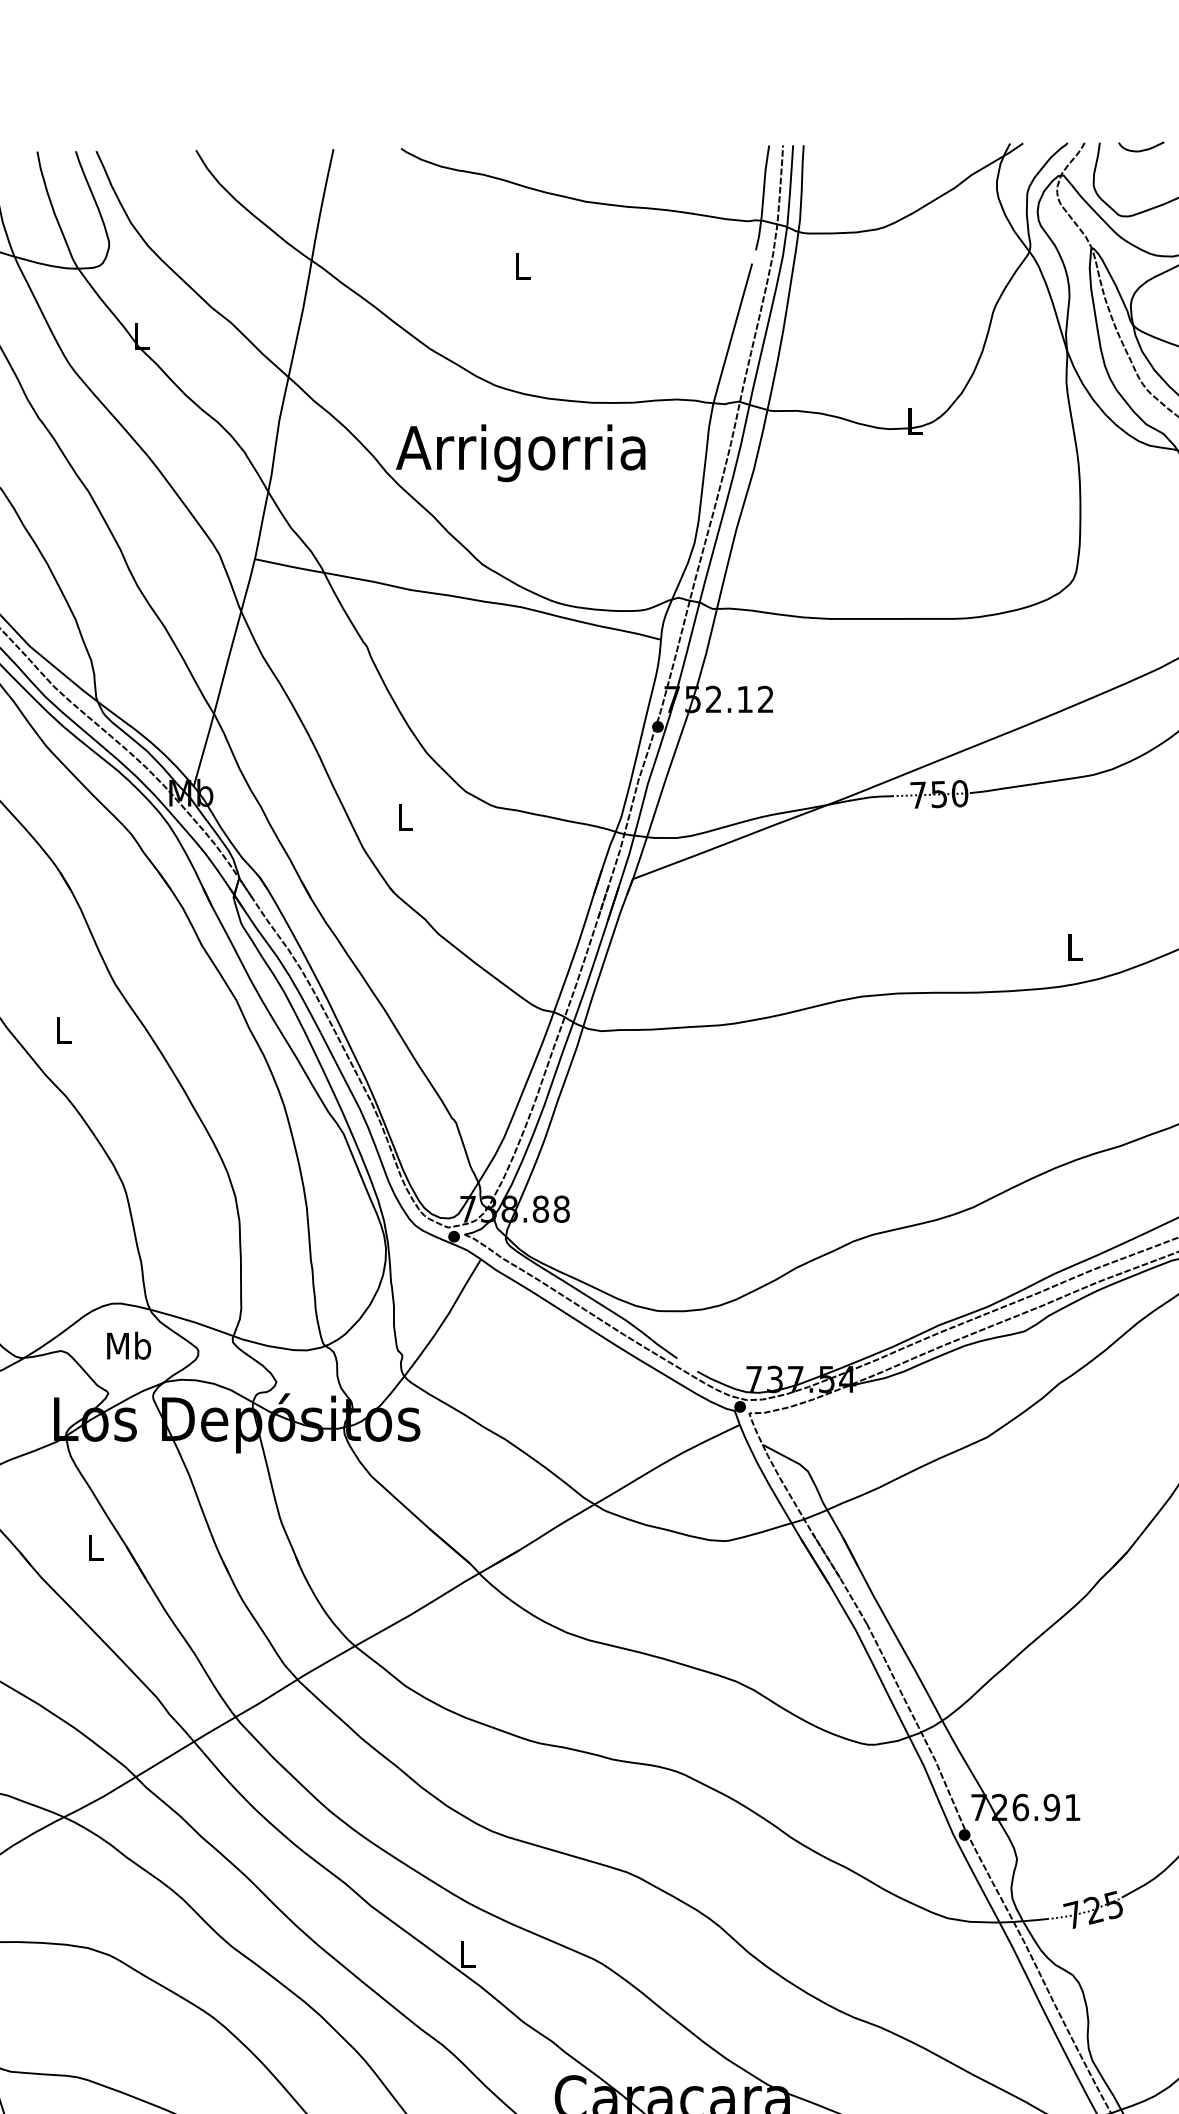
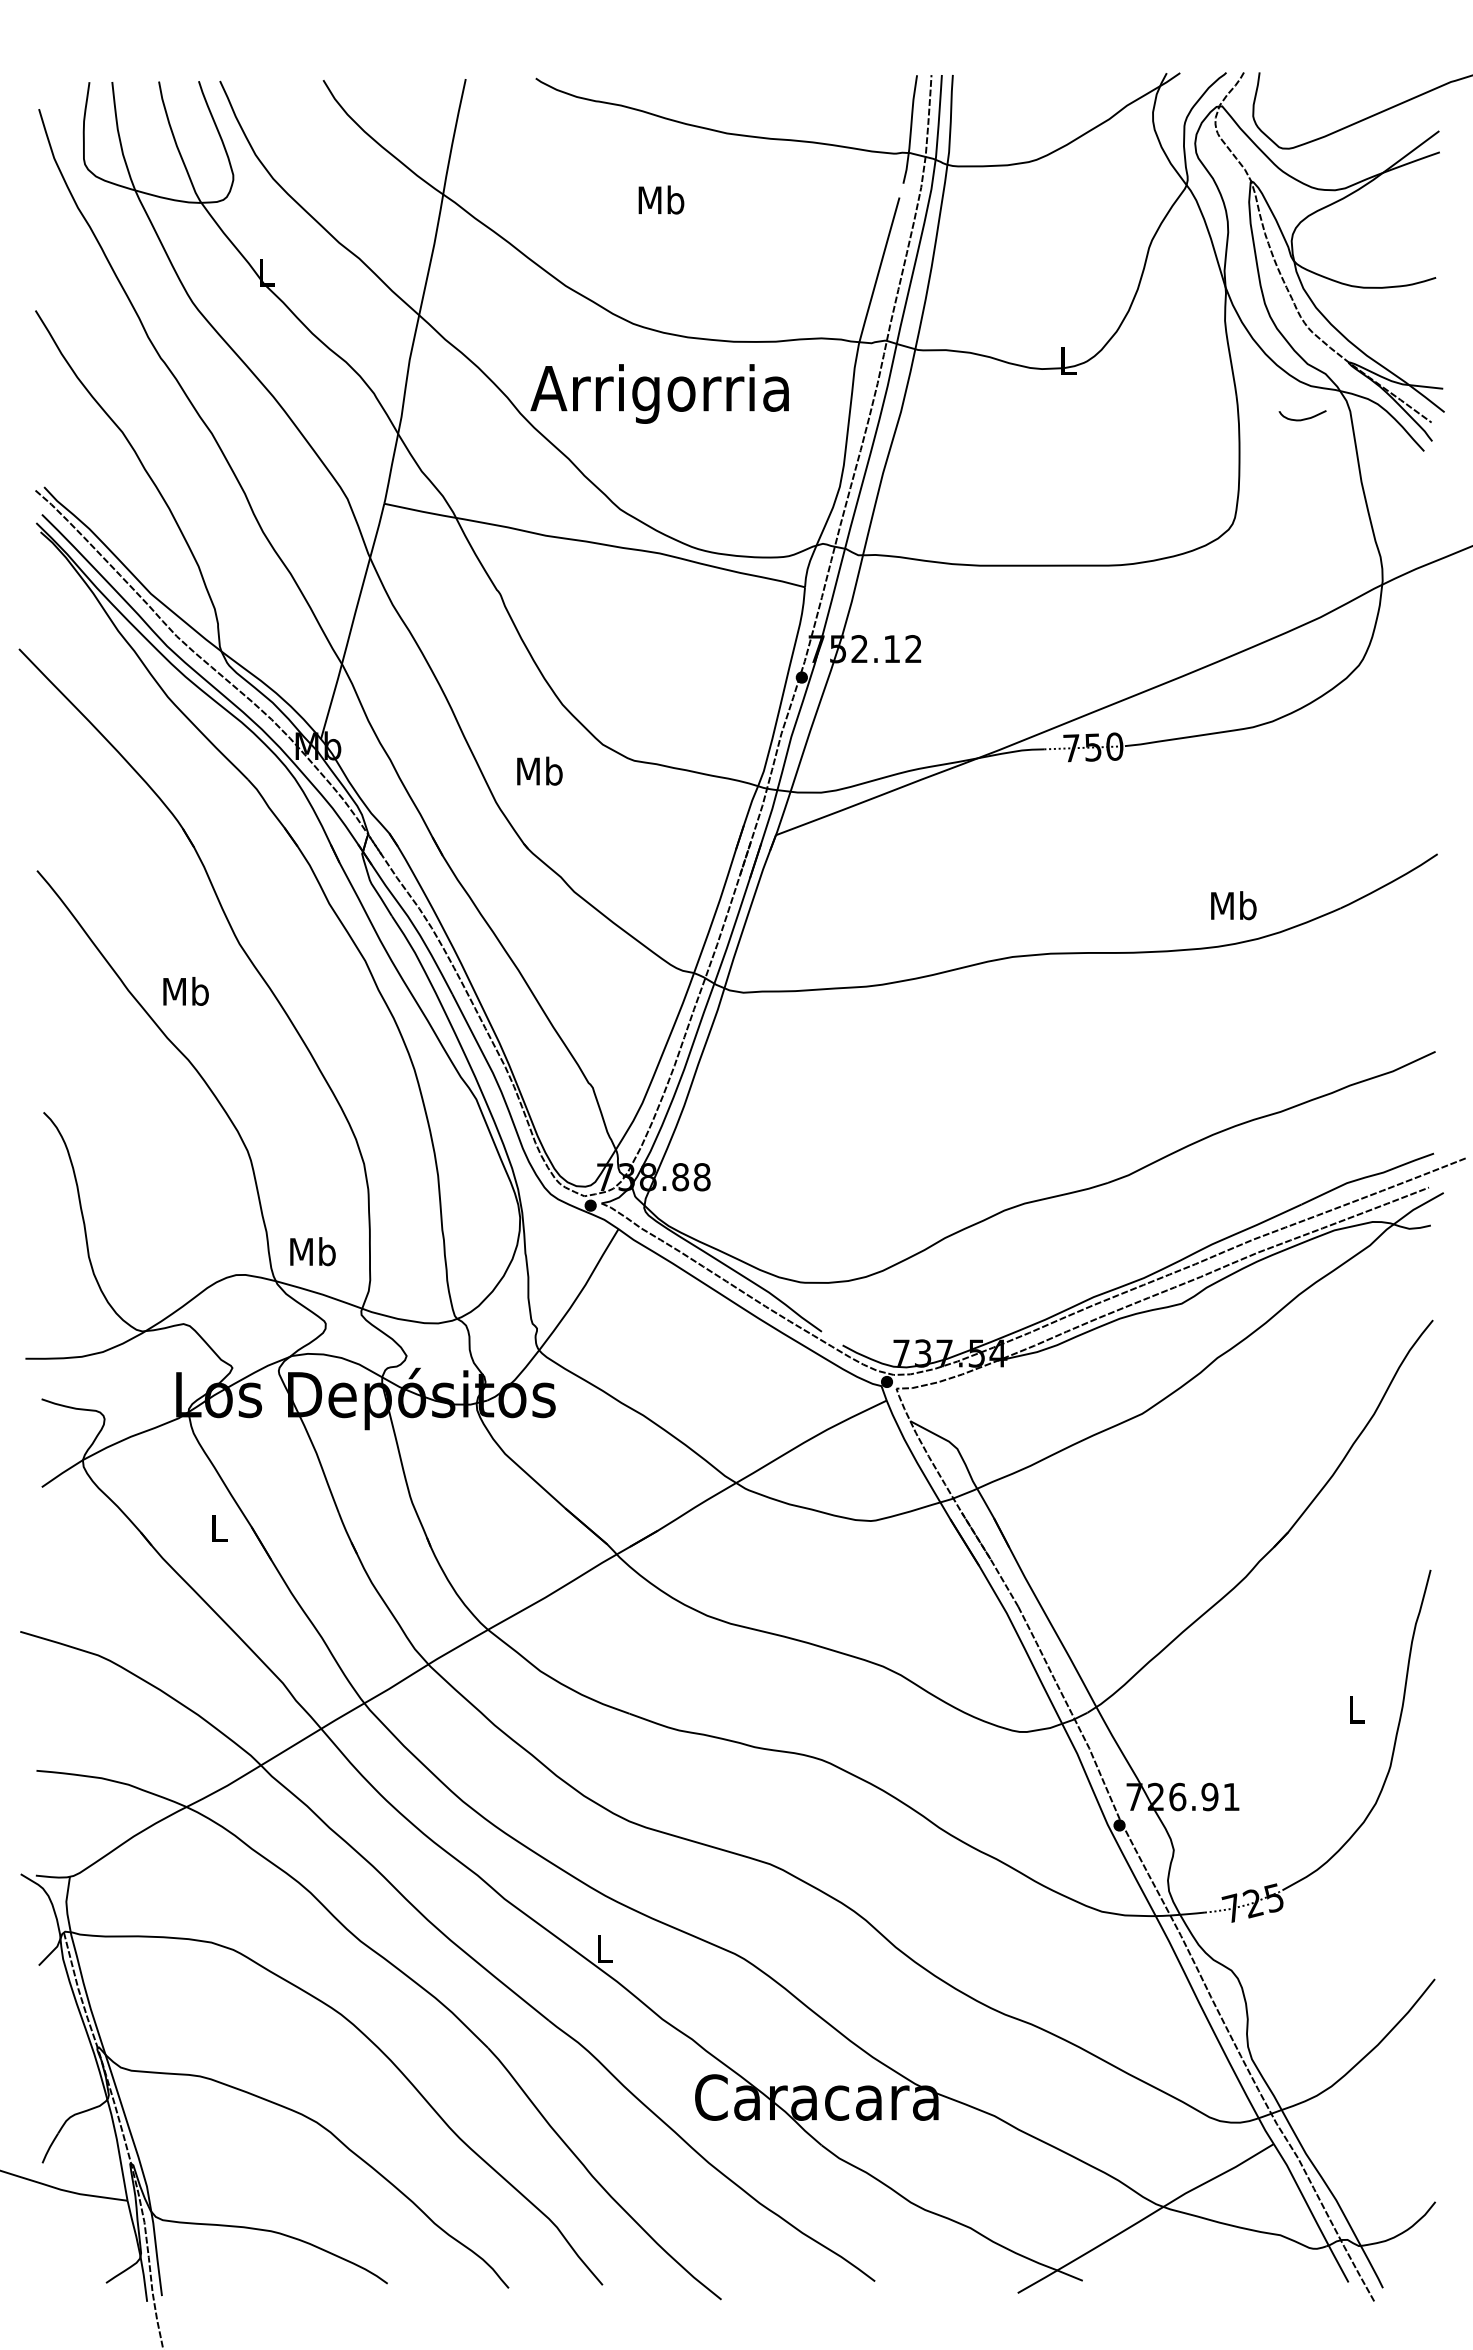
curve: (1142, 149) -> (1303, 418), moved
text: (522, 265) -> (661, 199), L -> Mb
text: (404, 816) -> (539, 770), L -> Mb
text: (1074, 946) -> (1233, 905), L -> Mb
text: (62, 1029) -> (185, 991), L -> Mb
text: (128, 1345) -> (312, 1251), moved

